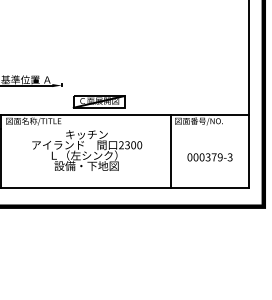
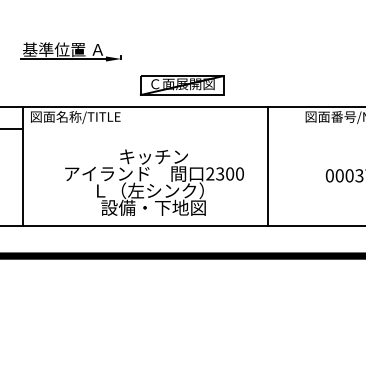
text: (87, 150) -> (155, 182), moved
line: (170, 151) -> (267, 166), moved

